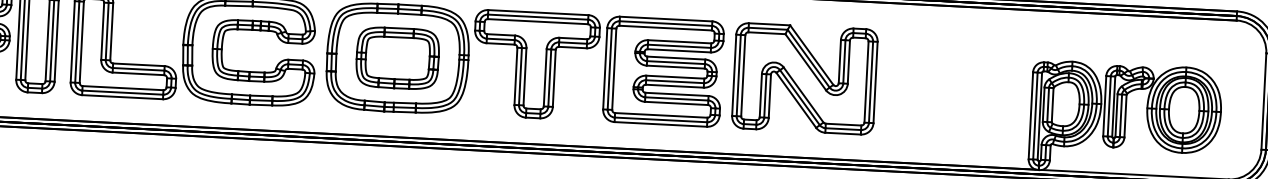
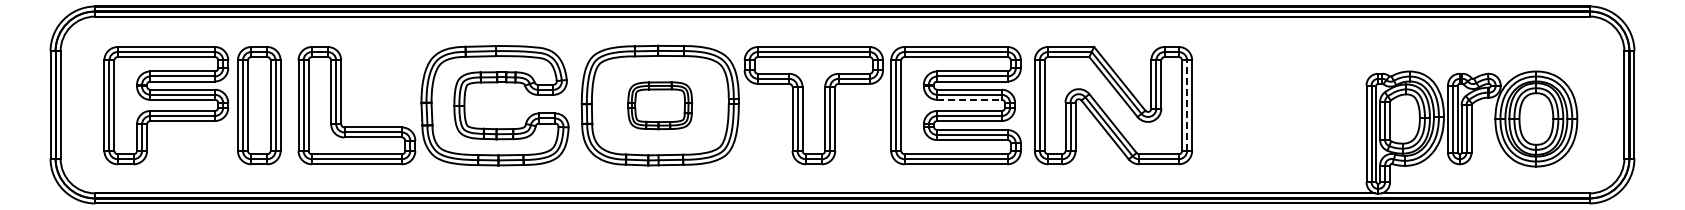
part: (397, 58) -> (659, 105), size x0.7
line: (676, 66) -> (970, 99), solid -> dashed
line: (871, 82) -> (1187, 105), solid -> dashed

